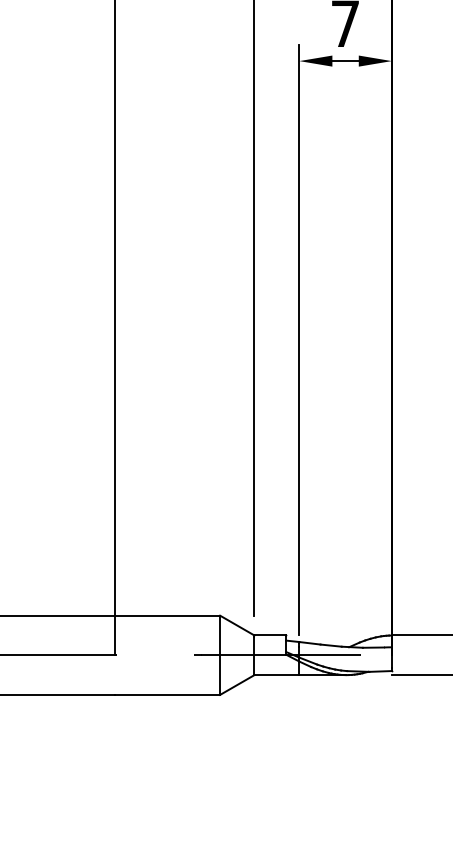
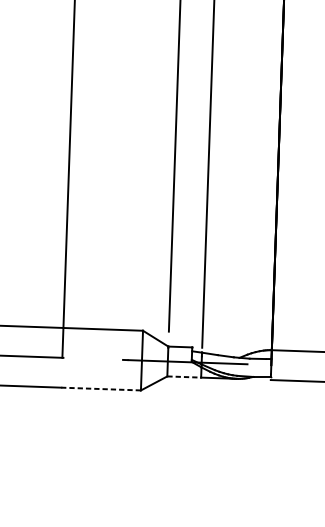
line: (277, 675) -> (184, 377), solid -> dashed
line: (167, 694) -> (101, 388), solid -> dashed

